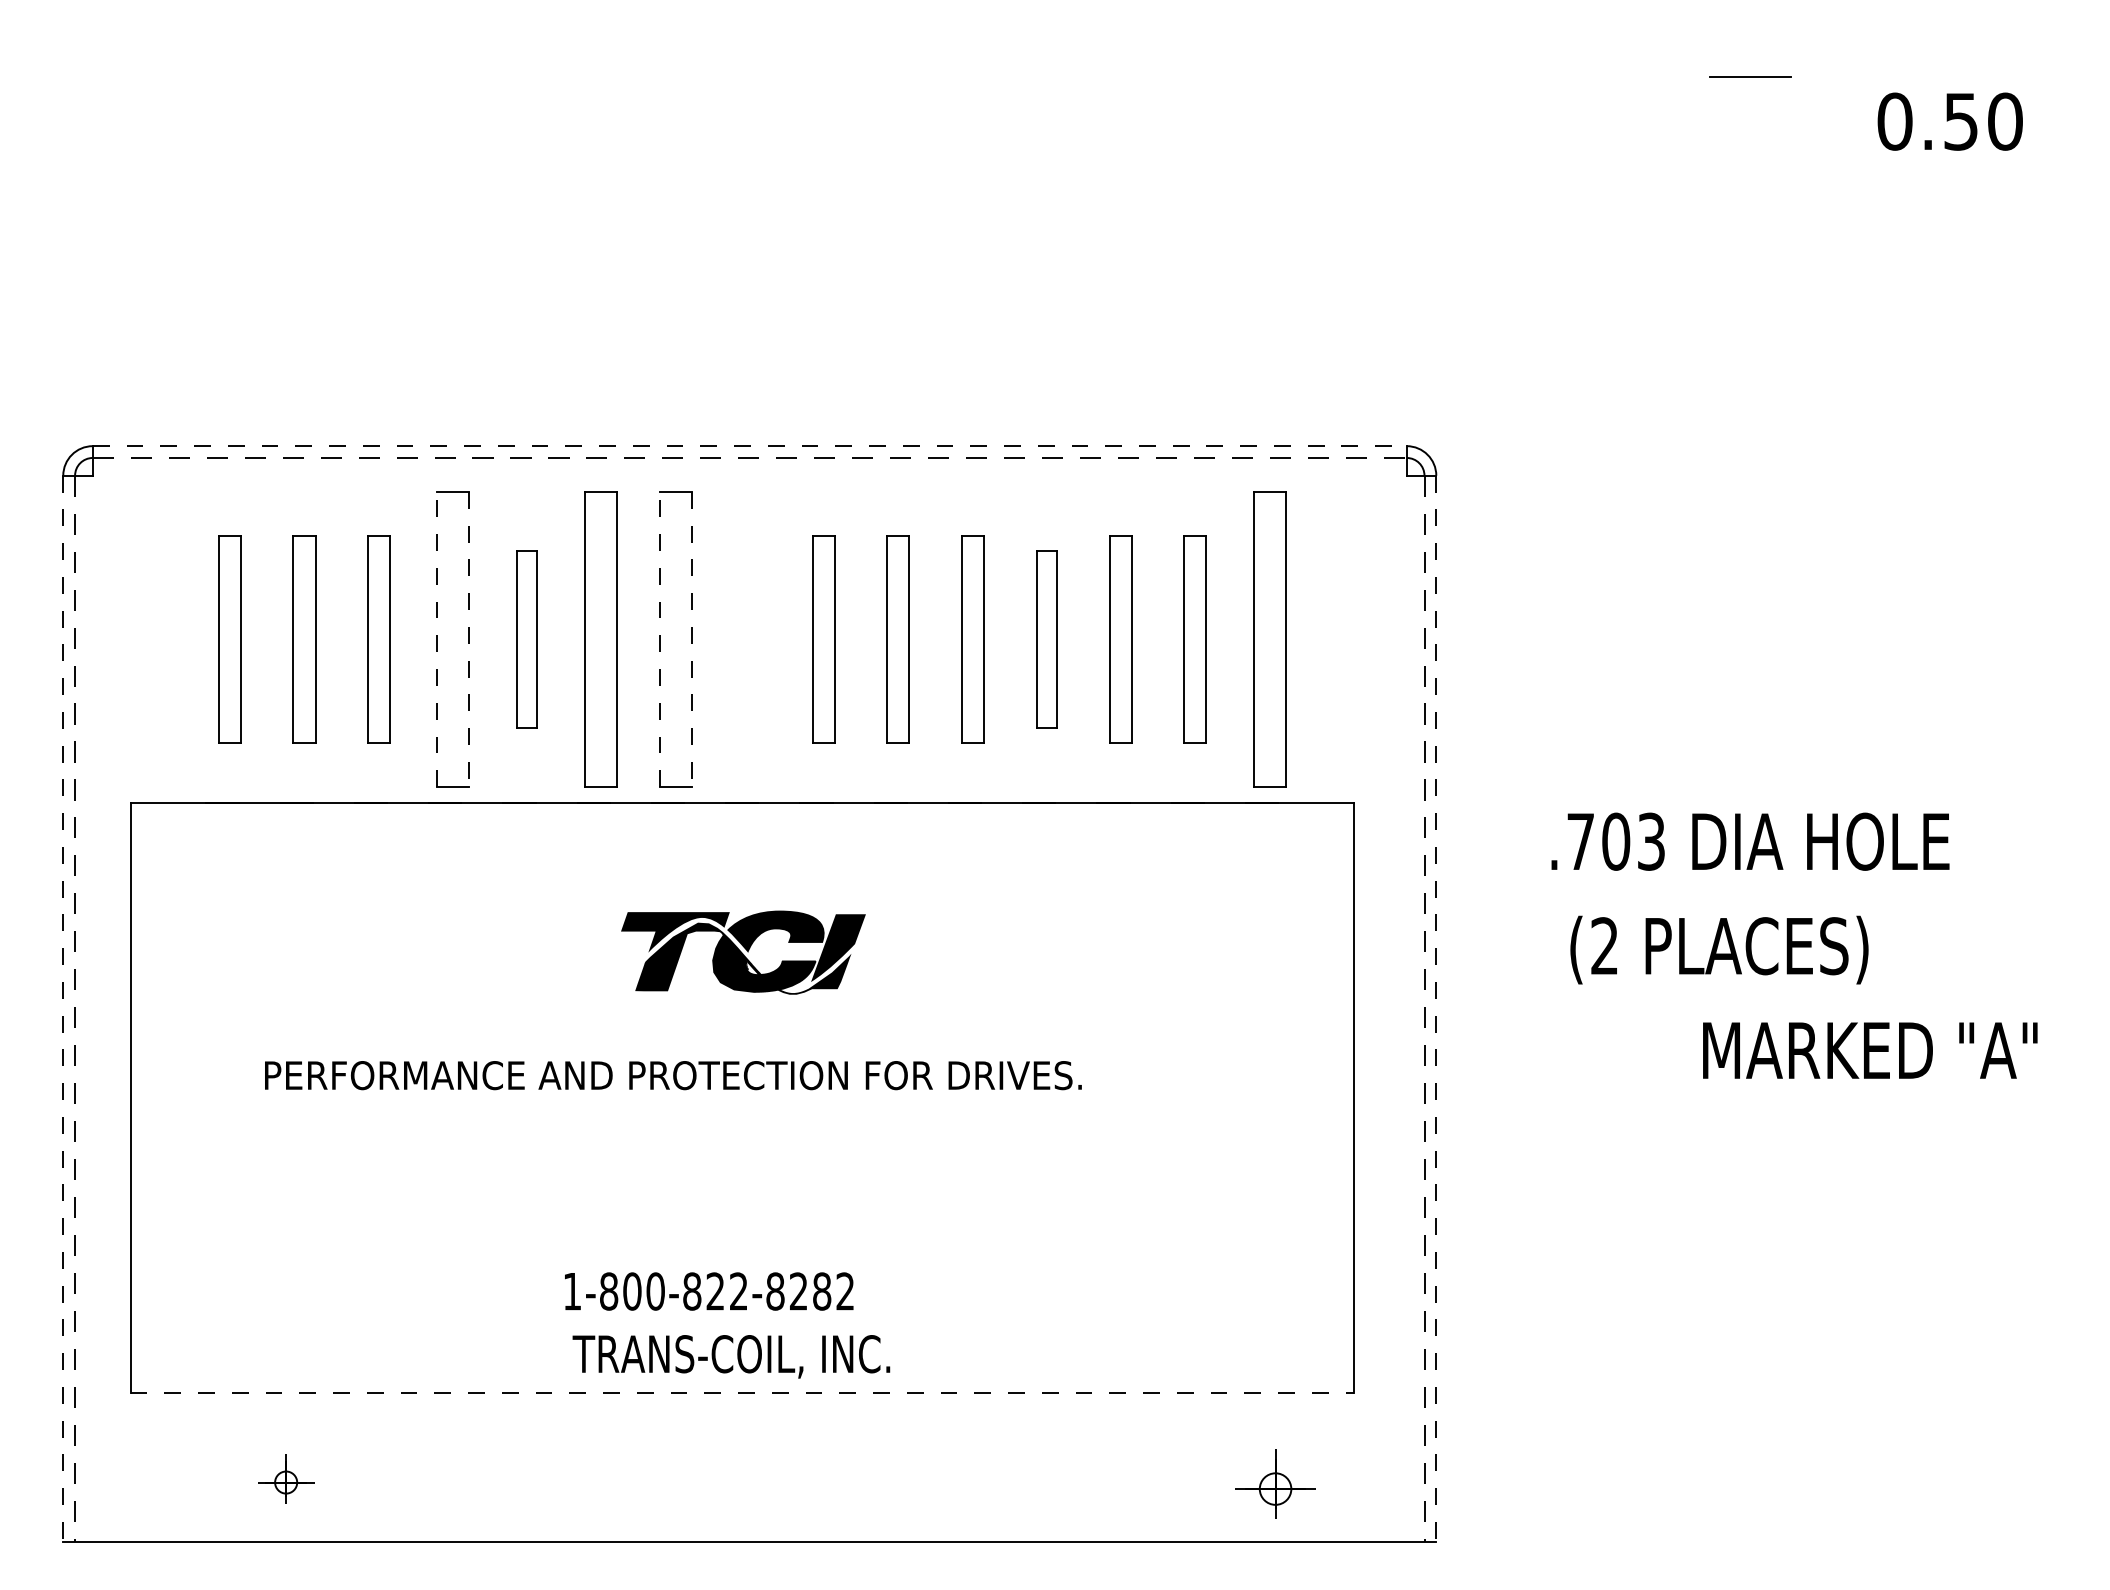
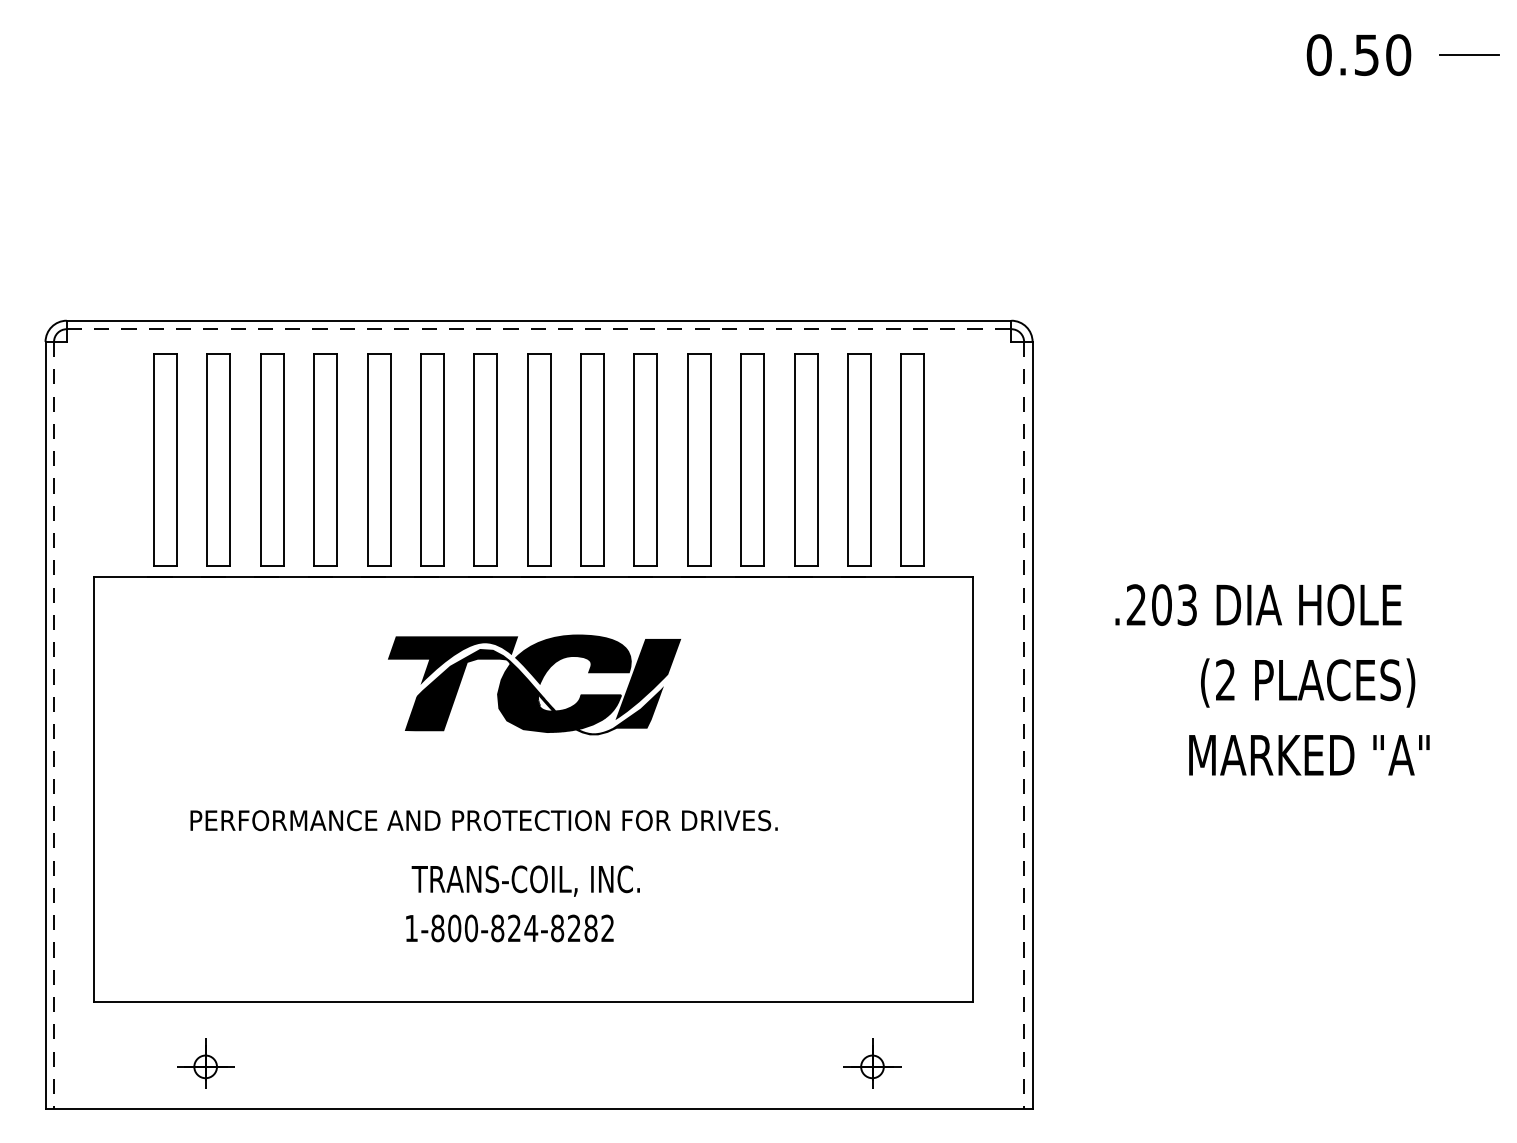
line: (1750, 76) -> (1469, 54), moved
text: (1949, 121) -> (1358, 54), moved
line: (749, 446) -> (538, 320), dashed -> solid
part: (229, 639) -> (165, 459), size x1.43
part: (303, 639) -> (218, 459), size x1.43
part: (378, 639) -> (272, 459), size x1.43
line: (436, 639) -> (313, 459), dashed -> solid
line: (468, 639) -> (336, 459), dashed -> solid
part: (526, 639) -> (378, 459), size x1.67
line: (659, 639) -> (474, 459), dashed -> solid
line: (691, 639) -> (497, 459), dashed -> solid
part: (749, 639) -> (538, 459), added
part: (823, 639) -> (592, 459), size x1.43
part: (897, 639) -> (645, 459), size x1.43
part: (972, 639) -> (699, 459), size x1.43
part: (1046, 639) -> (752, 459), size x1.67
part: (1120, 639) -> (805, 459), size x1.43
part: (1194, 639) -> (858, 459), size x1.43
text: (1580, 840) -> (1136, 604), .703 -> .203
text: (1719, 949) -> (1308, 682), moved
part: (743, 952) -> (534, 684), size x1.67
line: (63, 1009) -> (45, 725), dashed -> solid
line: (1436, 1009) -> (1032, 725), dashed -> solid
text: (1870, 1050) -> (1309, 755), moved
text: (673, 1075) -> (484, 820), moved
text: (738, 1291) -> (530, 928), 1-800-822-8282 -> 1-800-824-8282
text: (731, 1356) -> (525, 880), moved
line: (742, 1393) -> (533, 1001), dashed -> solid
part: (286, 1478) -> (206, 1062), size x1.43
part: (1275, 1483) -> (872, 1062), moved

